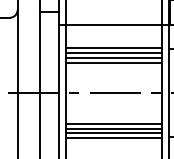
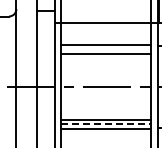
line: (114, 53) -> (106, 49), removed
line: (114, 62) -> (106, 58), removed
line: (114, 124) -> (106, 115), removed
line: (114, 133) -> (106, 124), solid -> dashed

